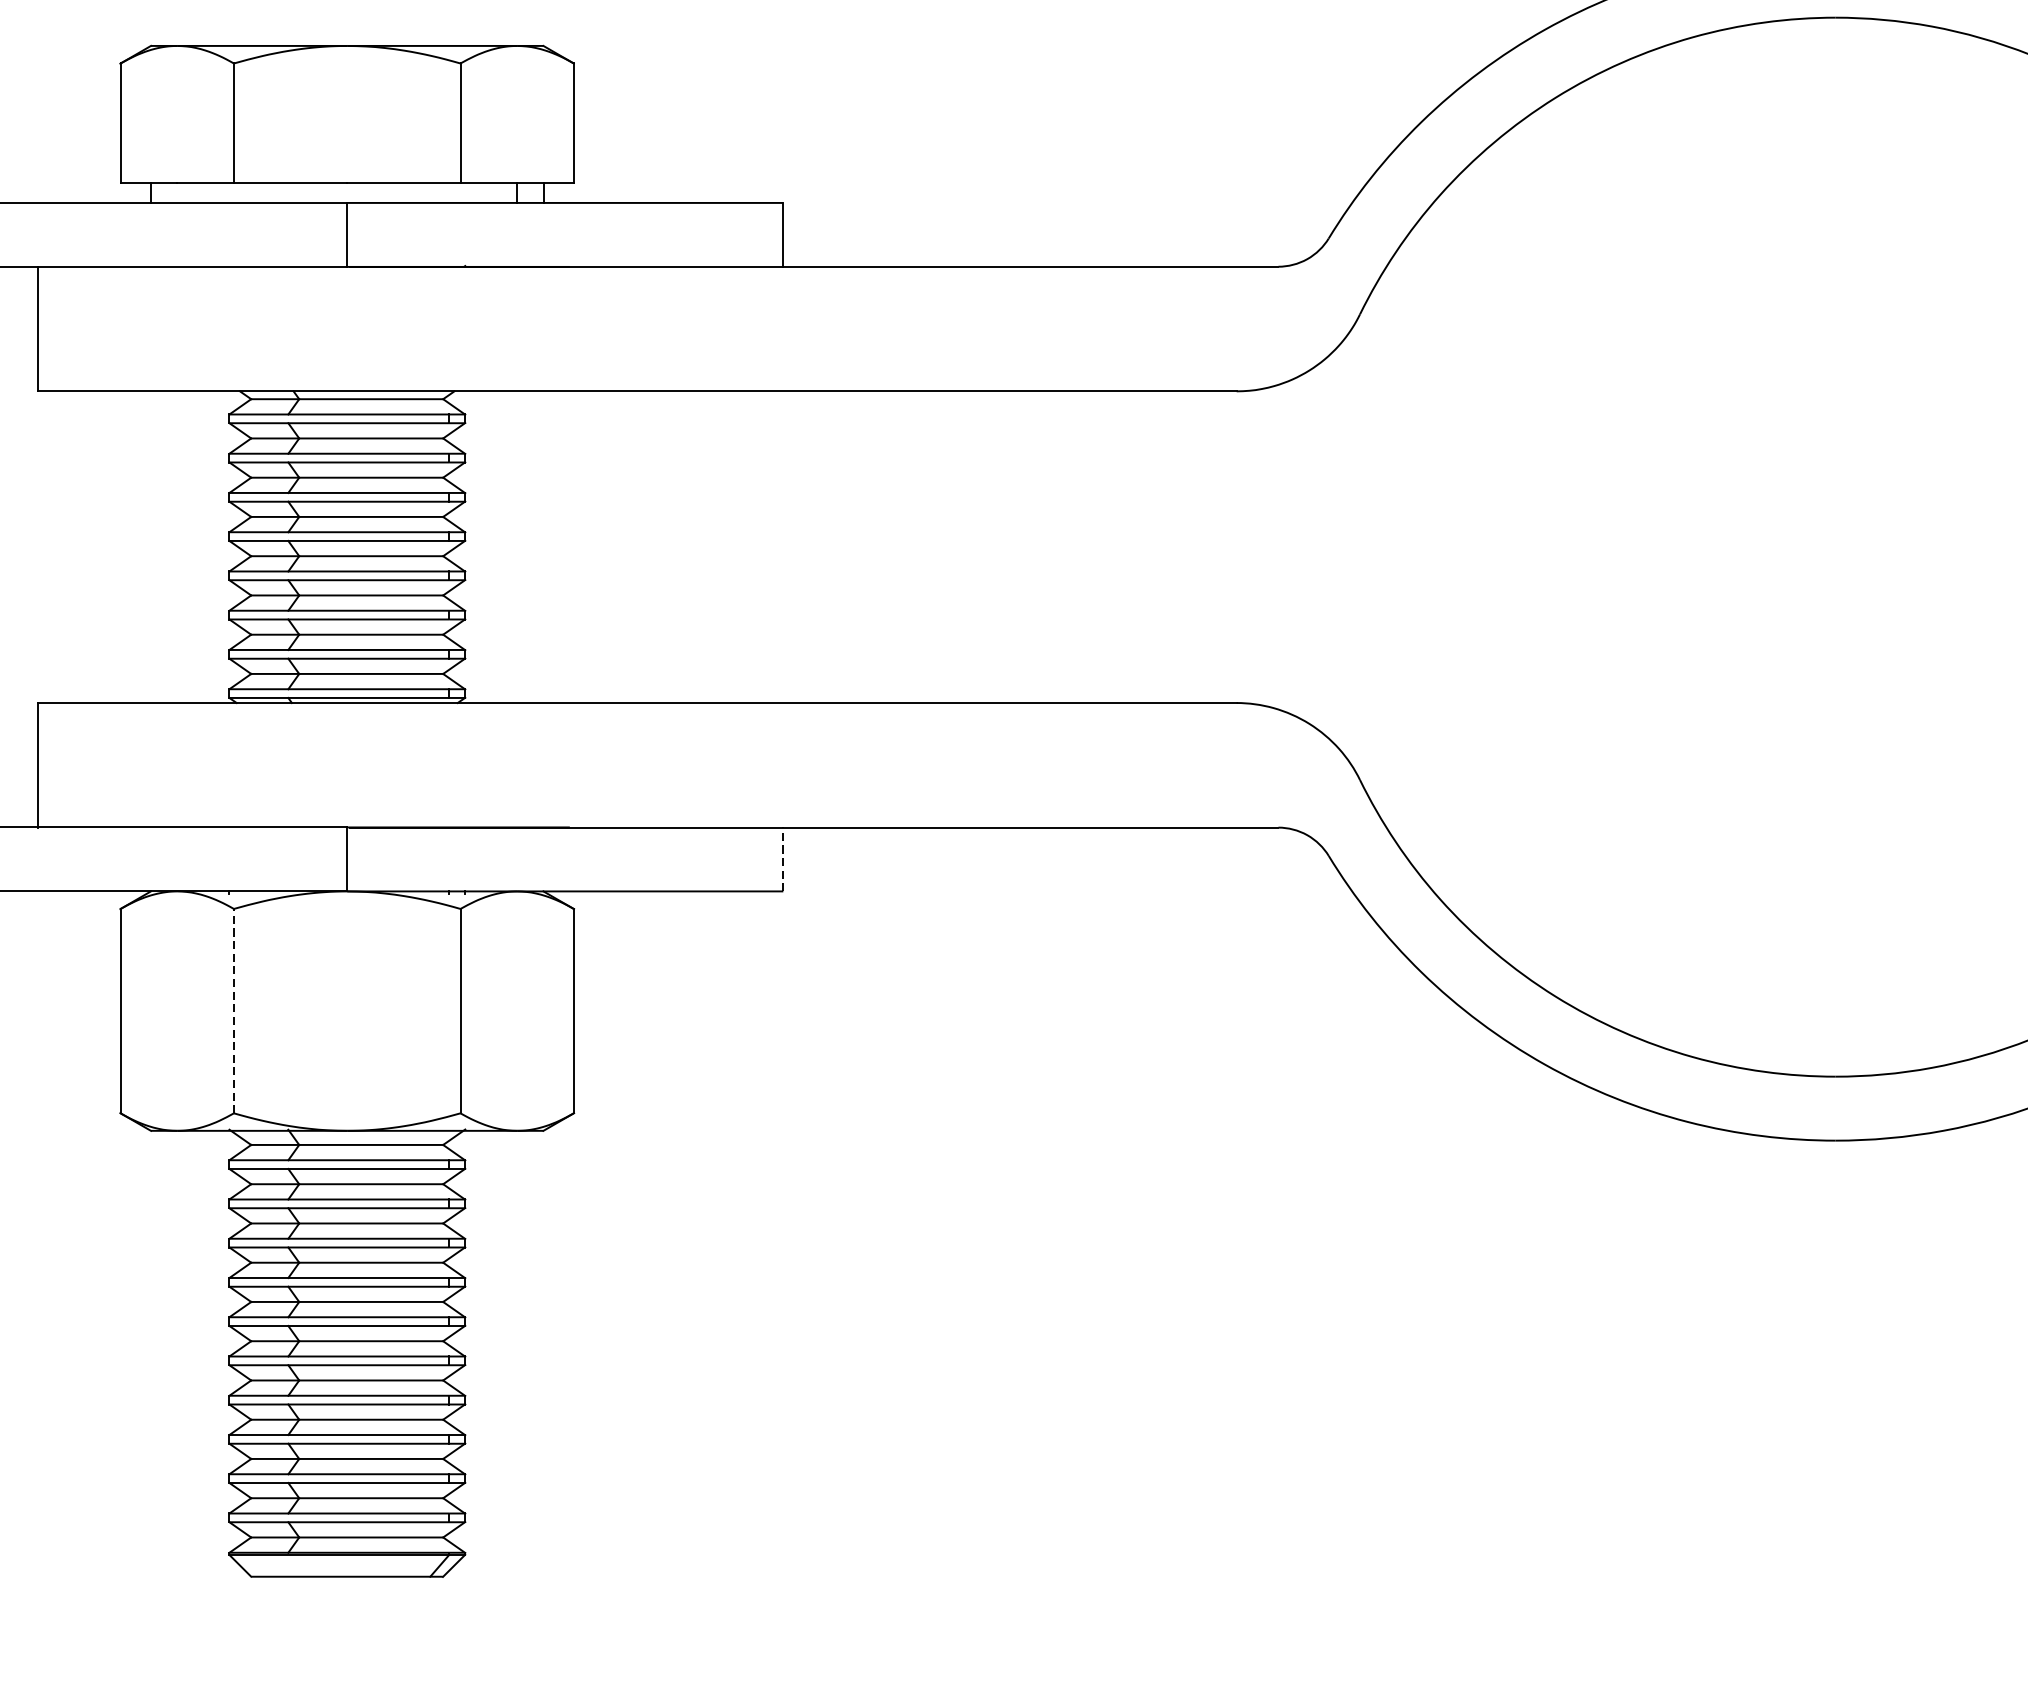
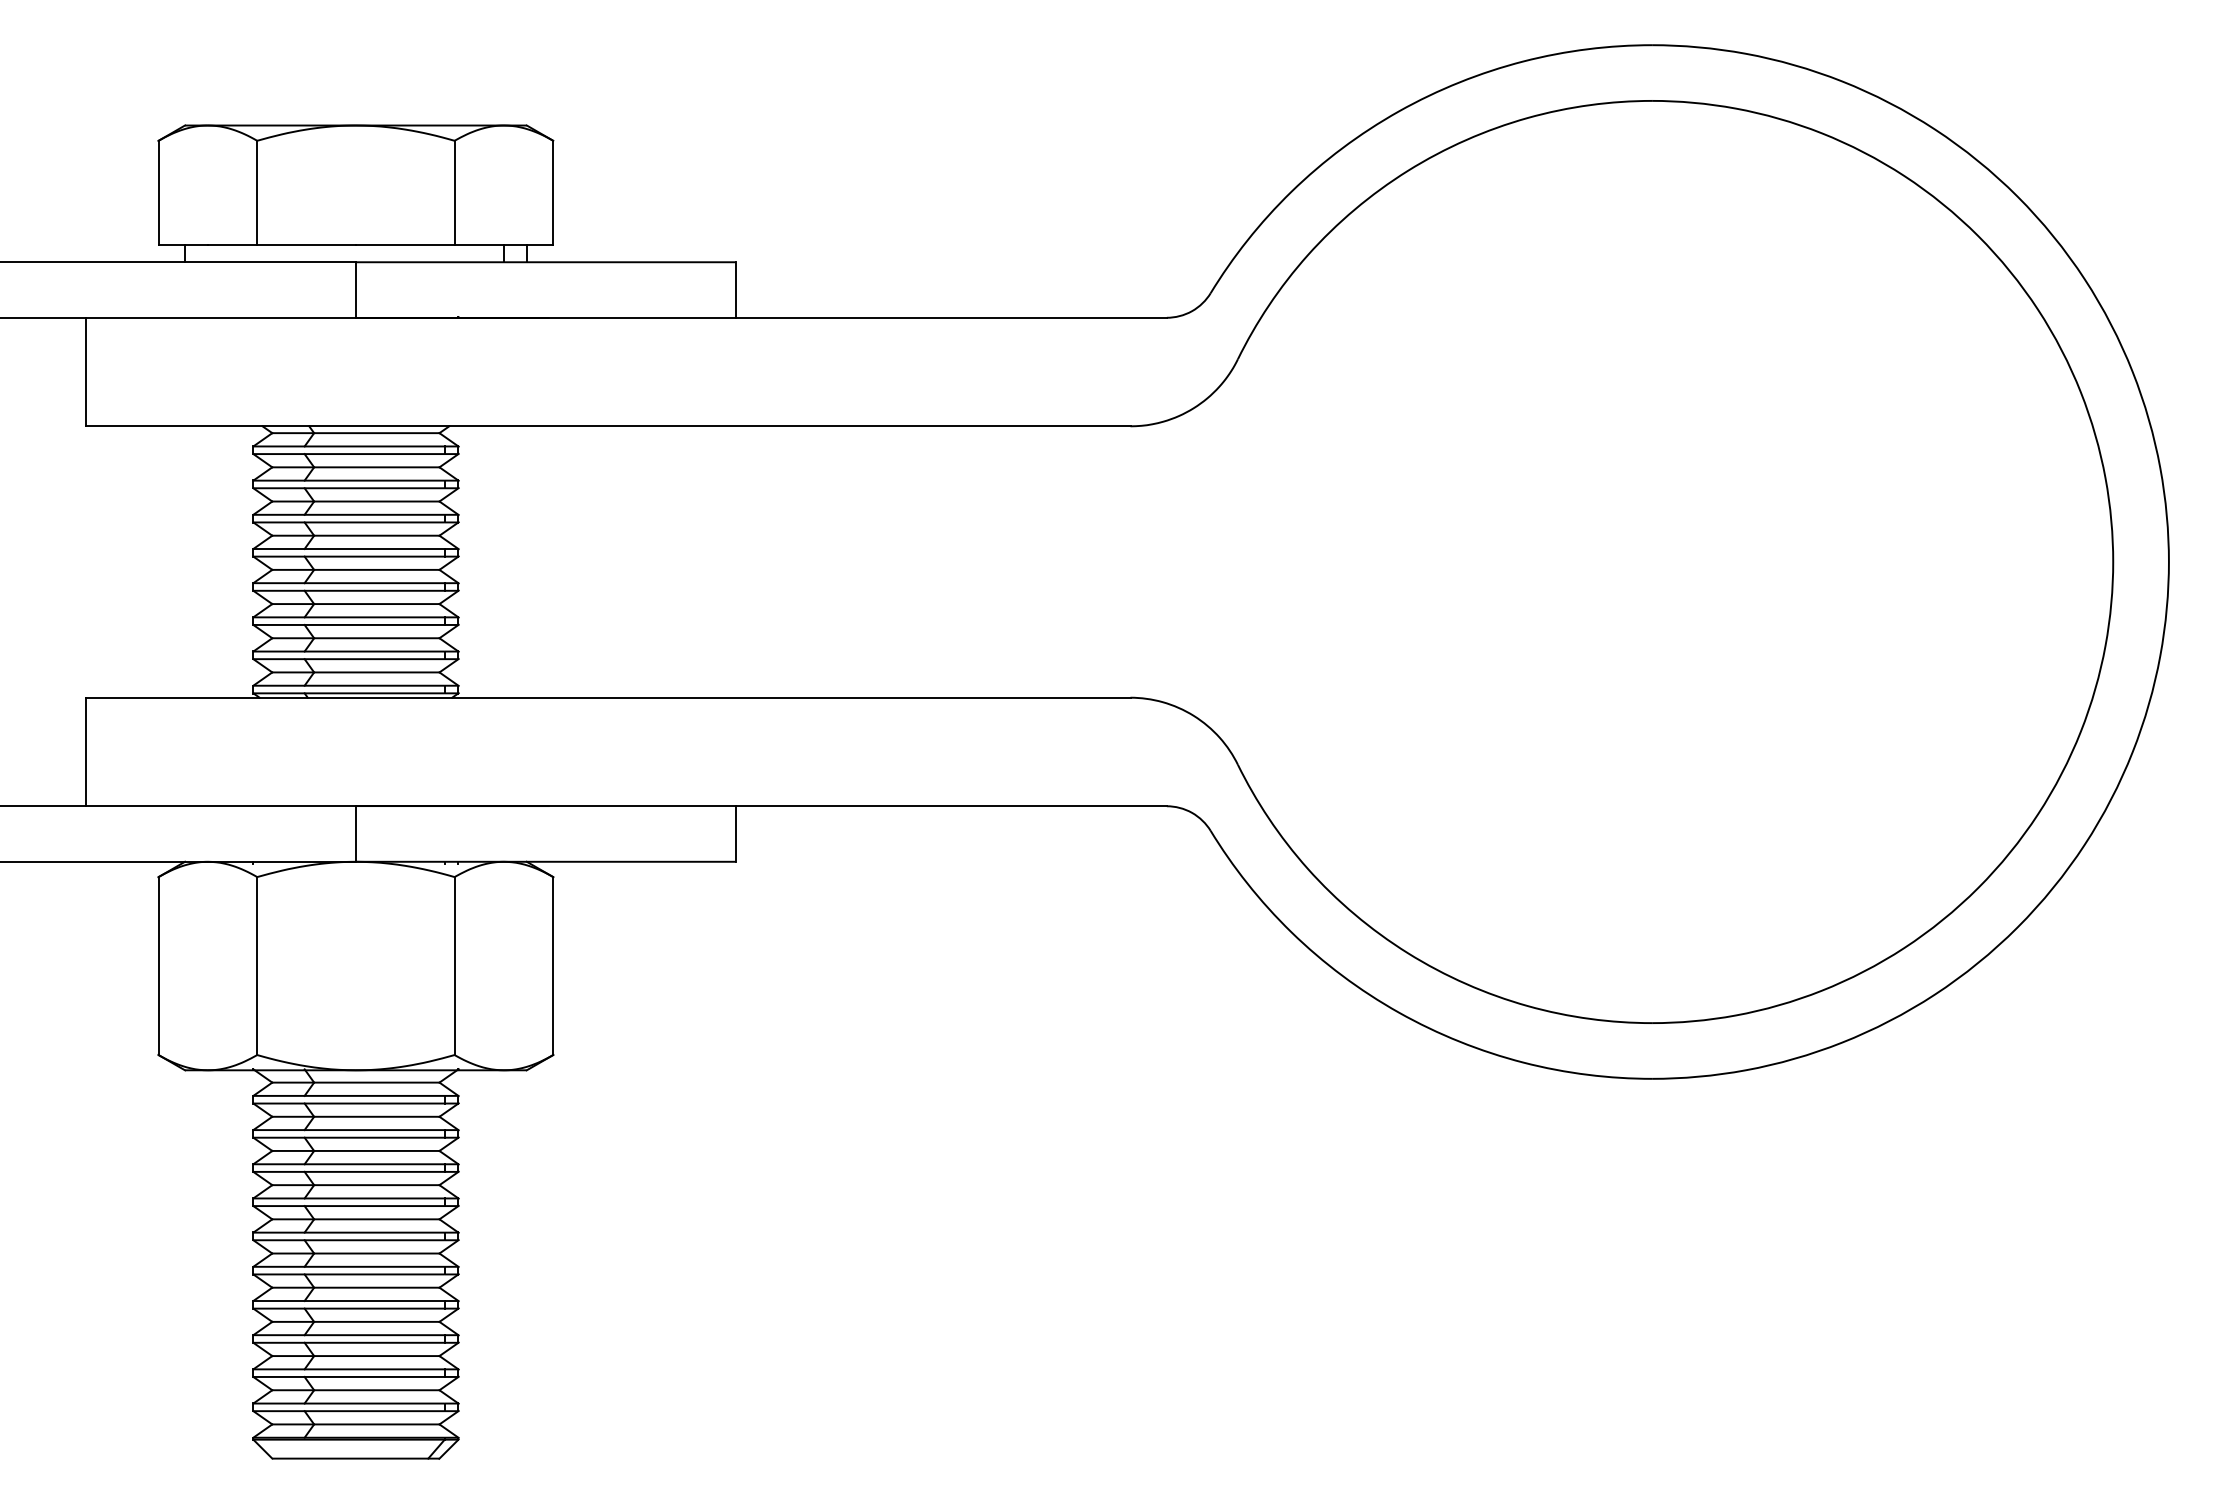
line: (783, 858) -> (735, 833), dashed -> solid
line: (234, 1011) -> (257, 966), dashed -> solid

